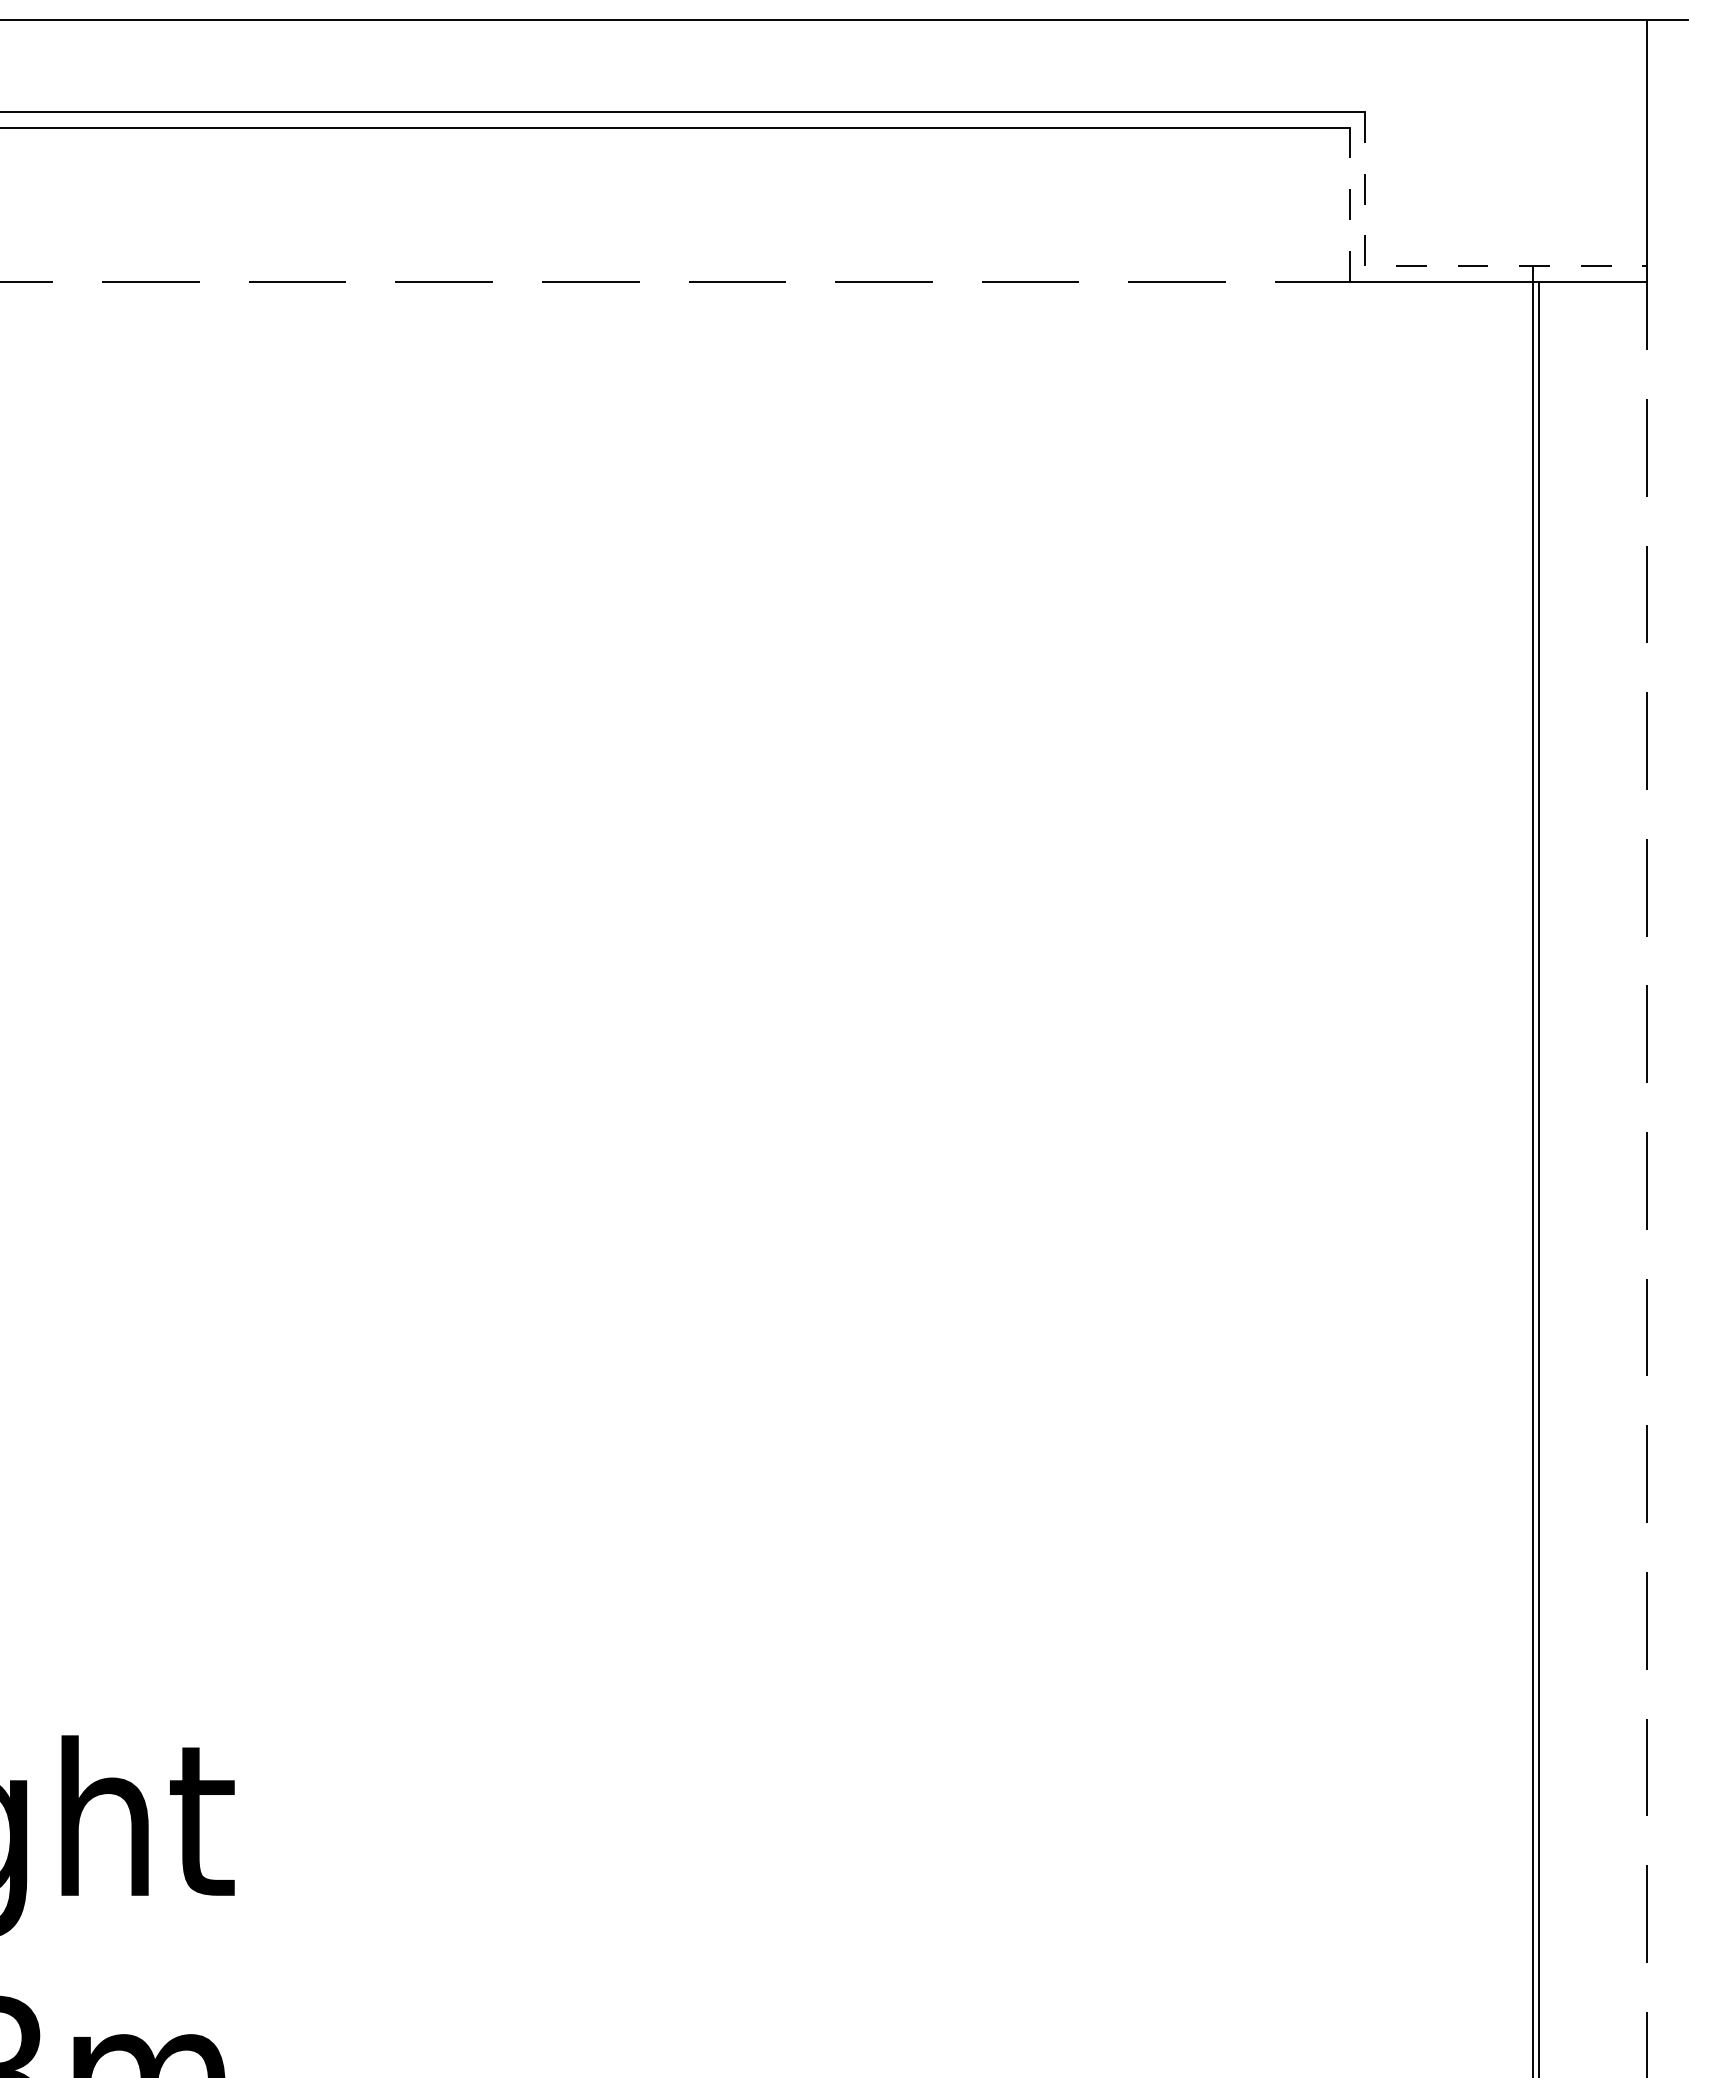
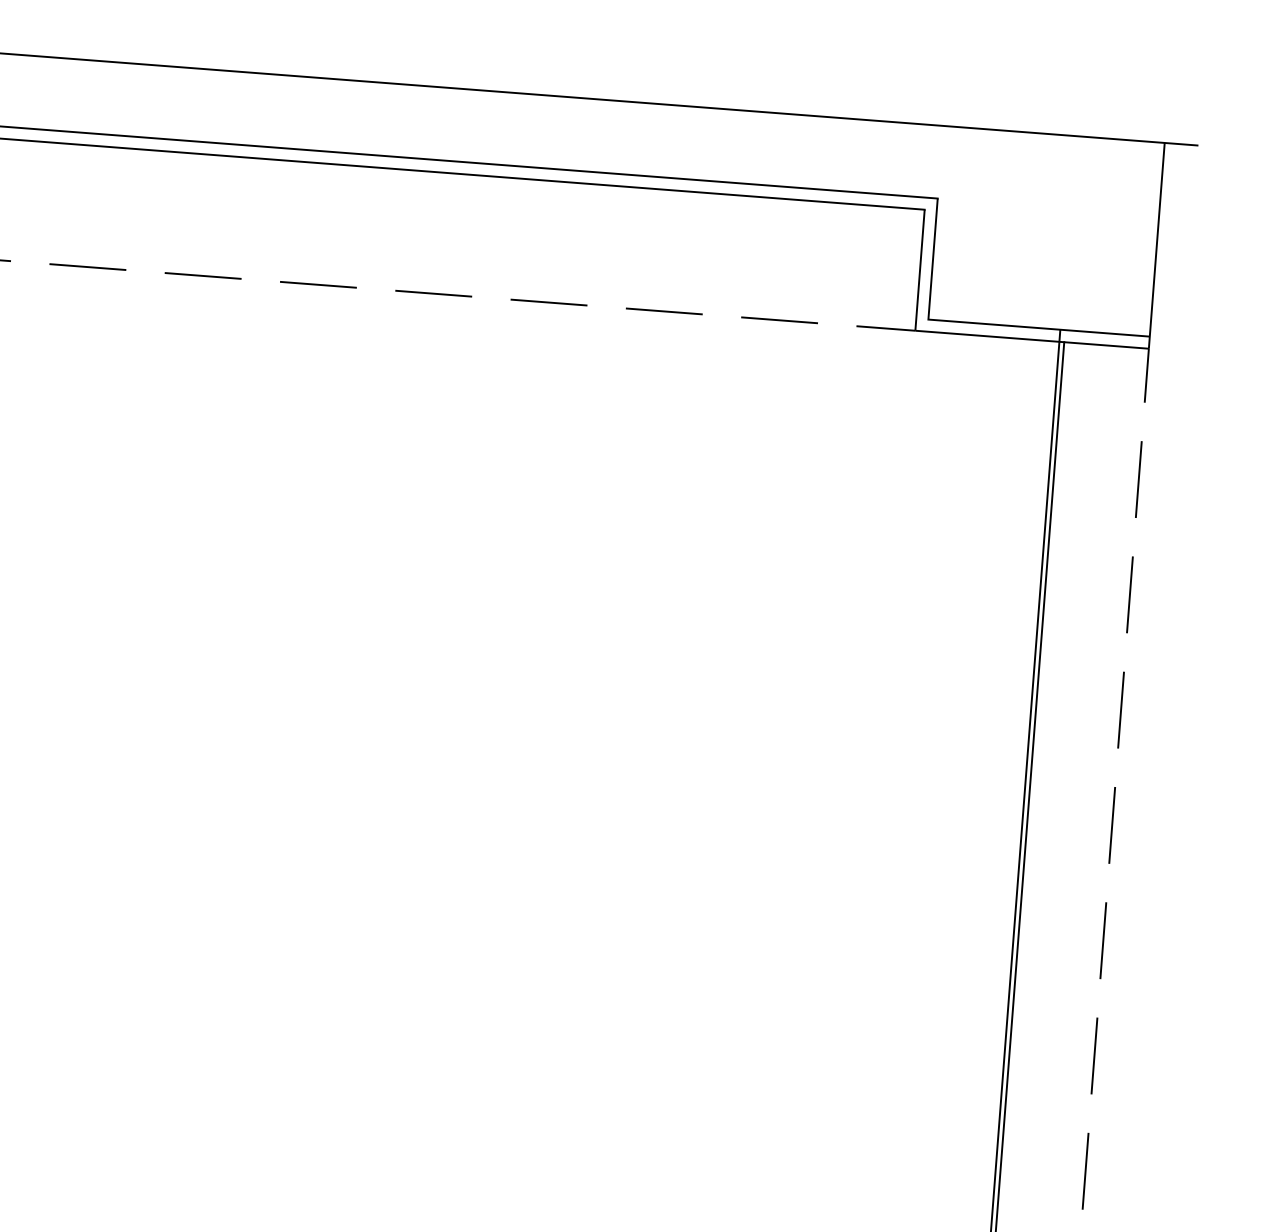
line: (1349, 204) -> (919, 270), dashed -> solid
line: (1429, 266) -> (978, 323), dashed -> solid

